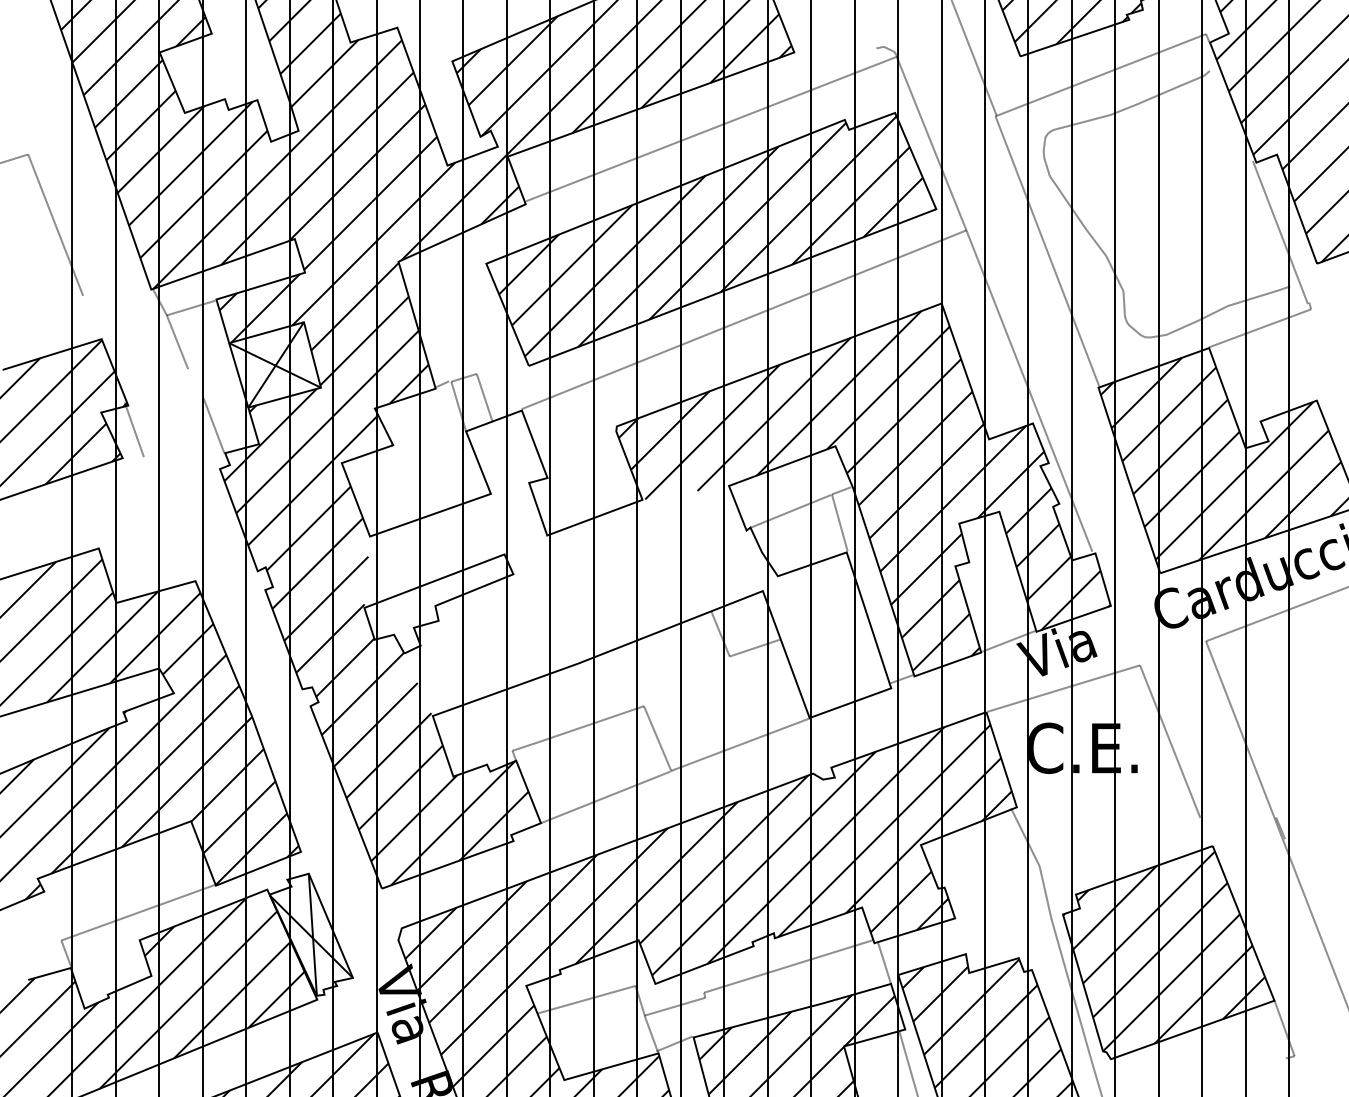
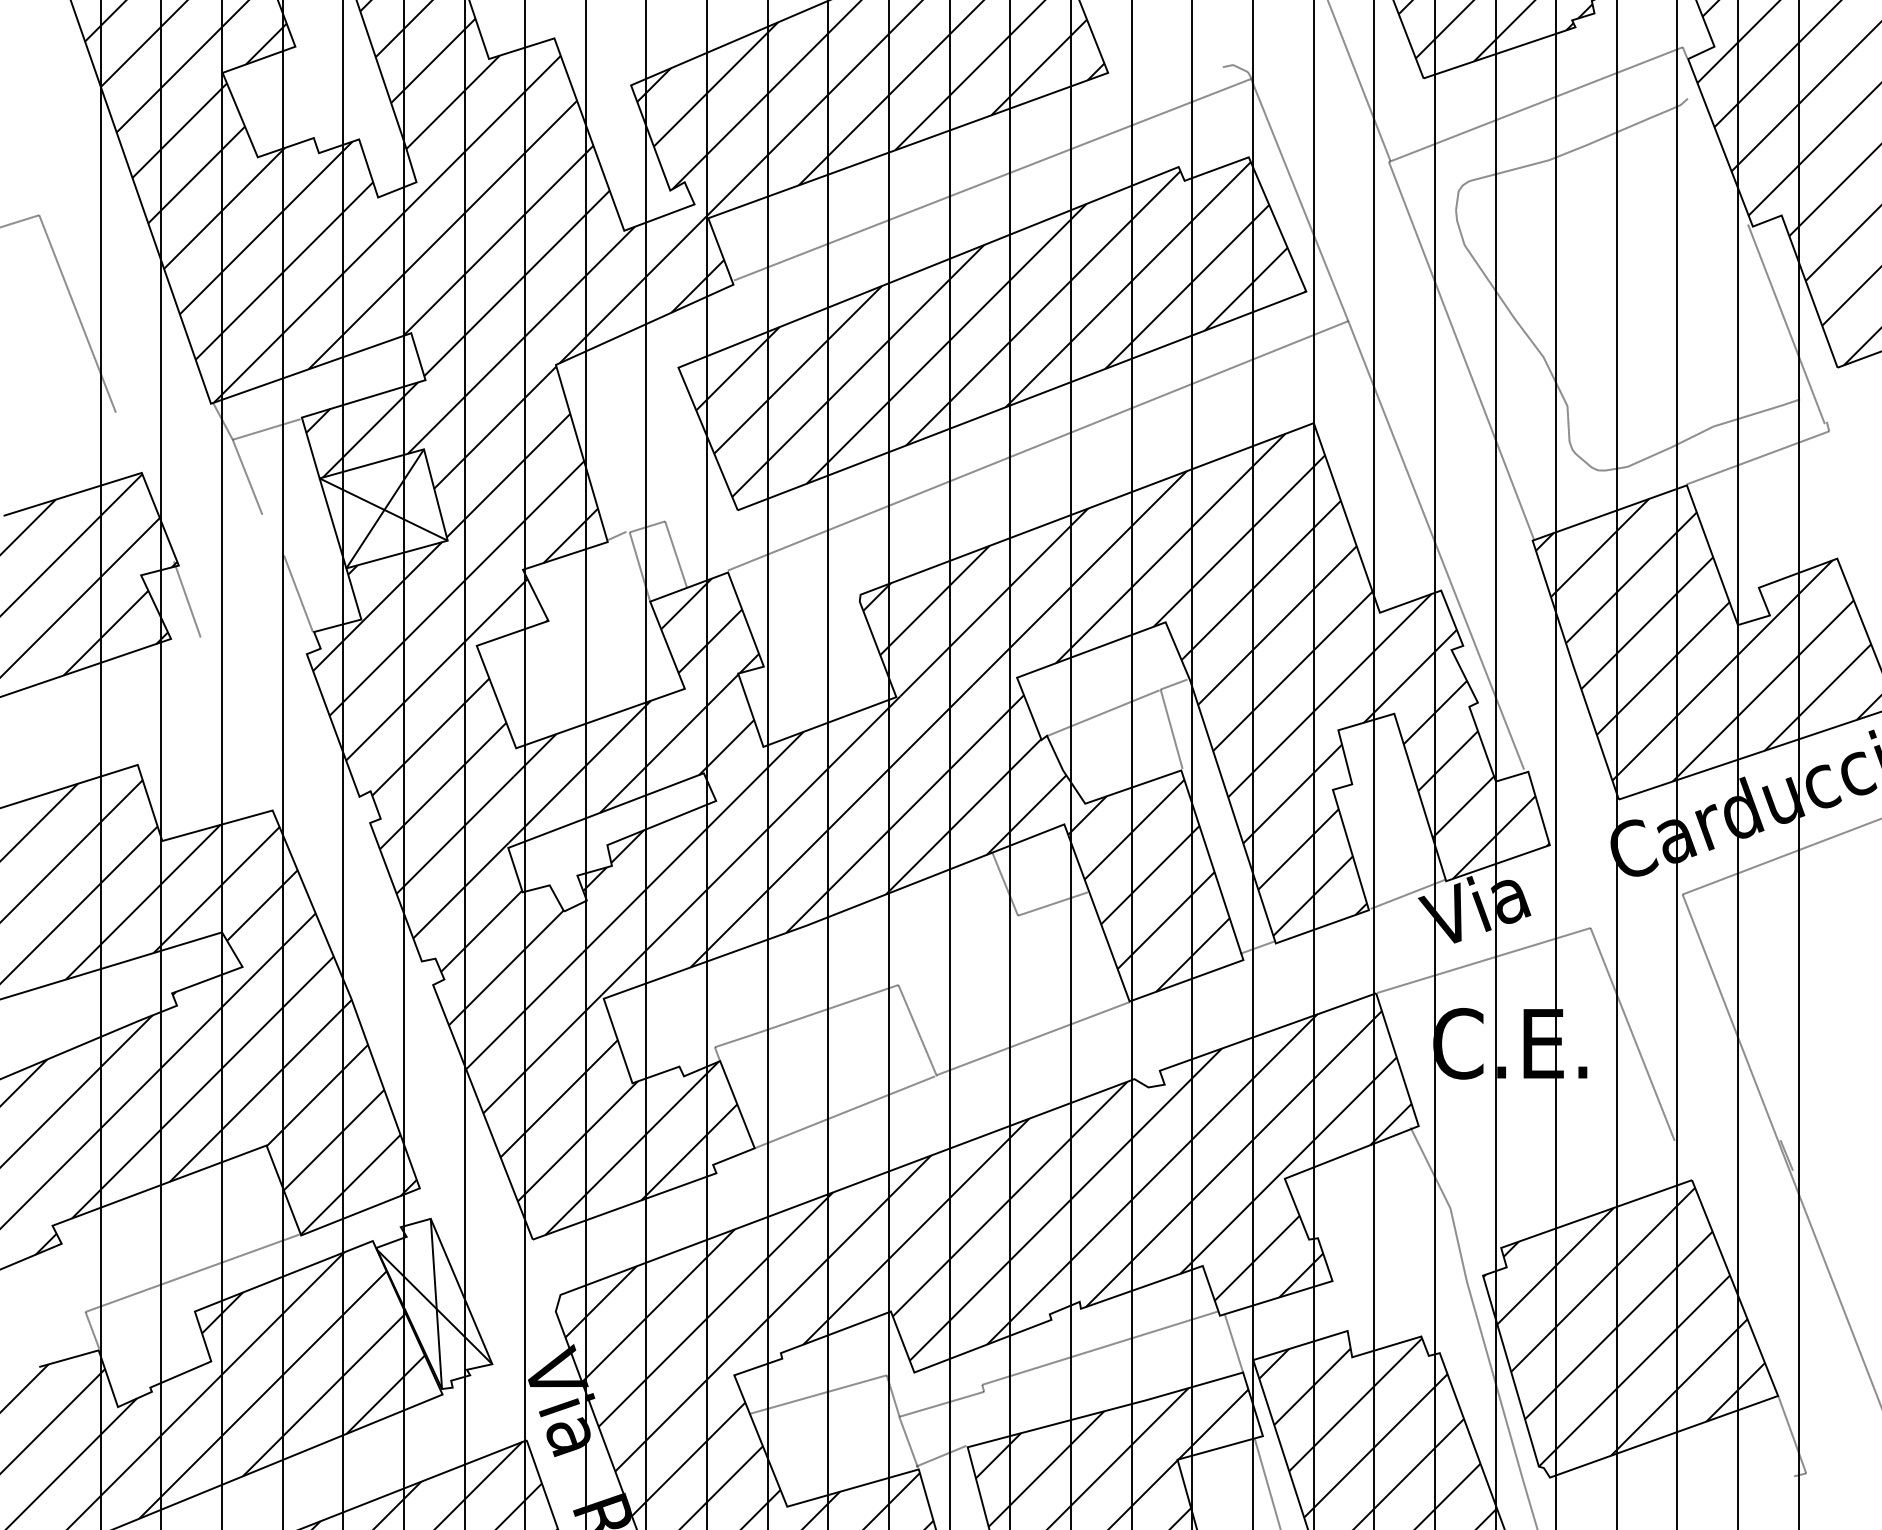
hatch: (622, 563) -> (868, 786), added

